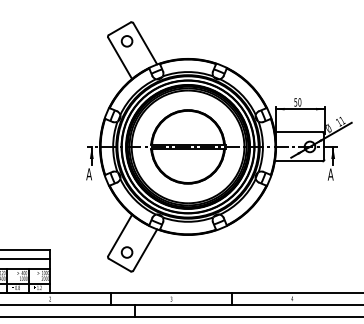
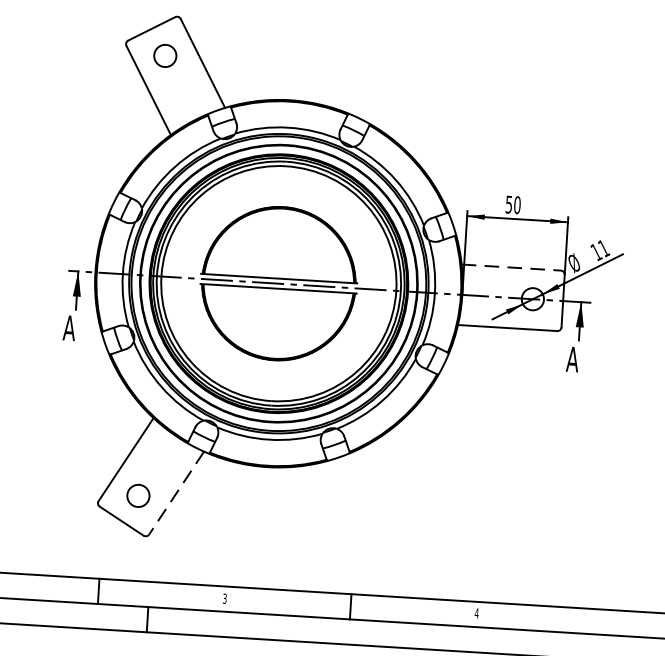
line: (298, 132) -> (510, 267), solid -> dashed
line: (145, 250) -> (177, 494), solid -> dashed

